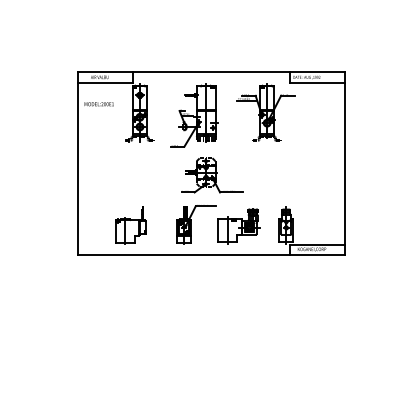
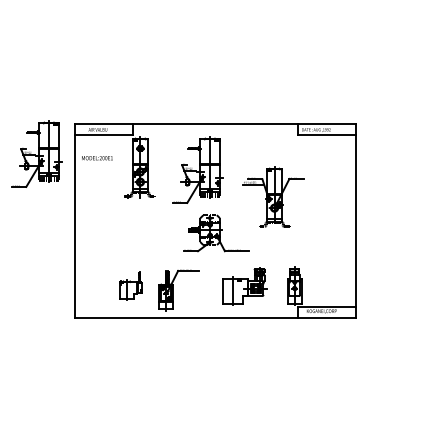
part: (41, 99) -> (36, 153), added
part: (266, 112) -> (273, 196), moved
part: (130, 224) -> (130, 285), size x0.7
part: (196, 224) -> (178, 290), moved

